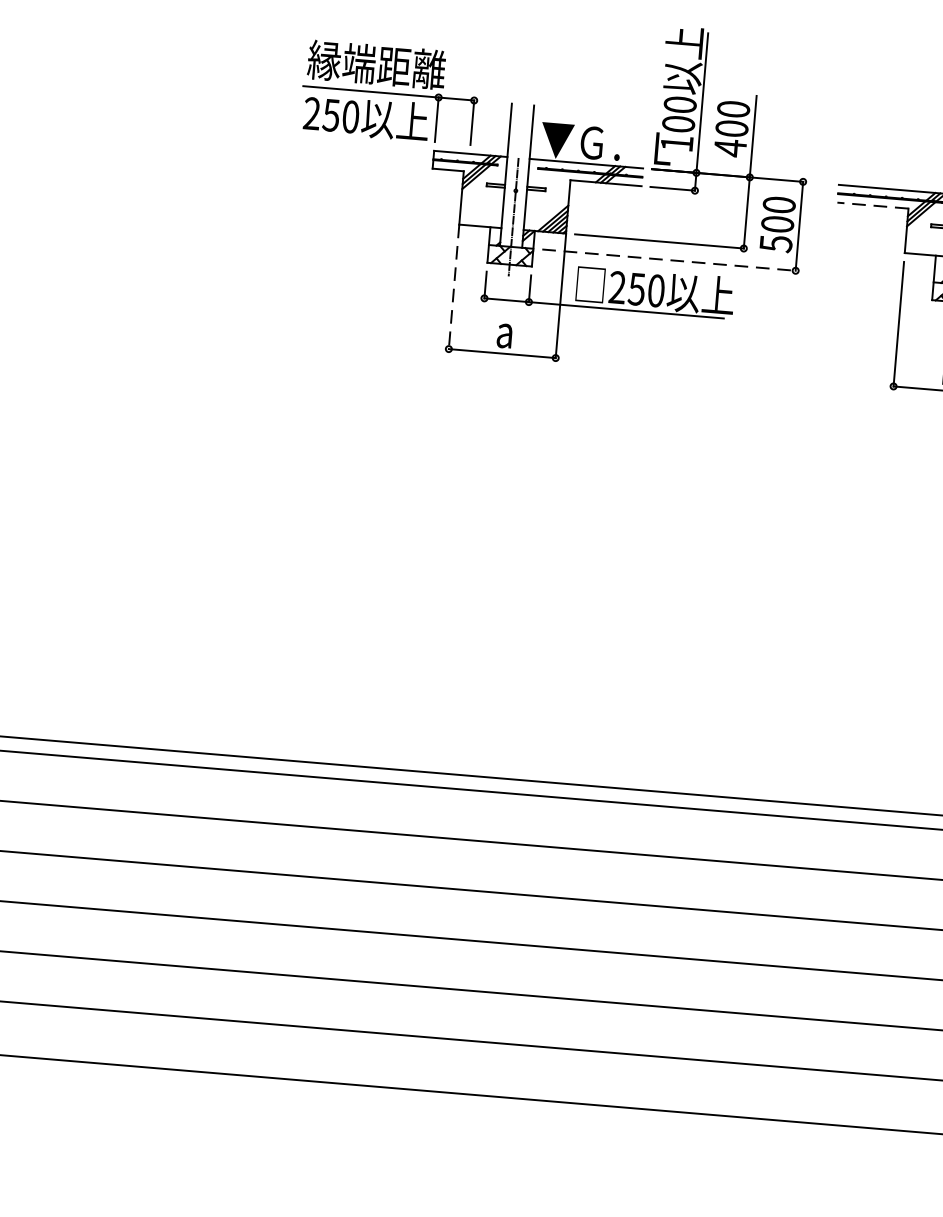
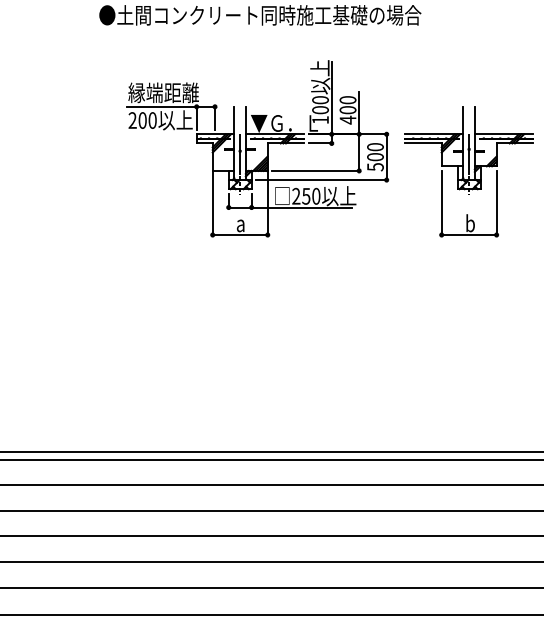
text: (331, 115) -> (142, 120), 250 -> 200
line: (871, 205) -> (422, 143), dashed -> solid
line: (669, 260) -> (321, 180), dashed -> solid
line: (453, 287) -> (212, 203), dashed -> solid

